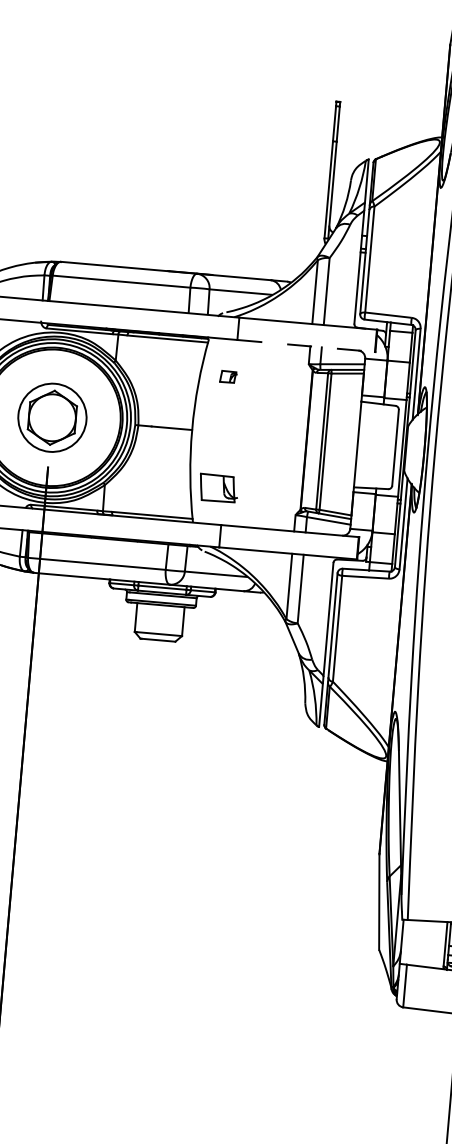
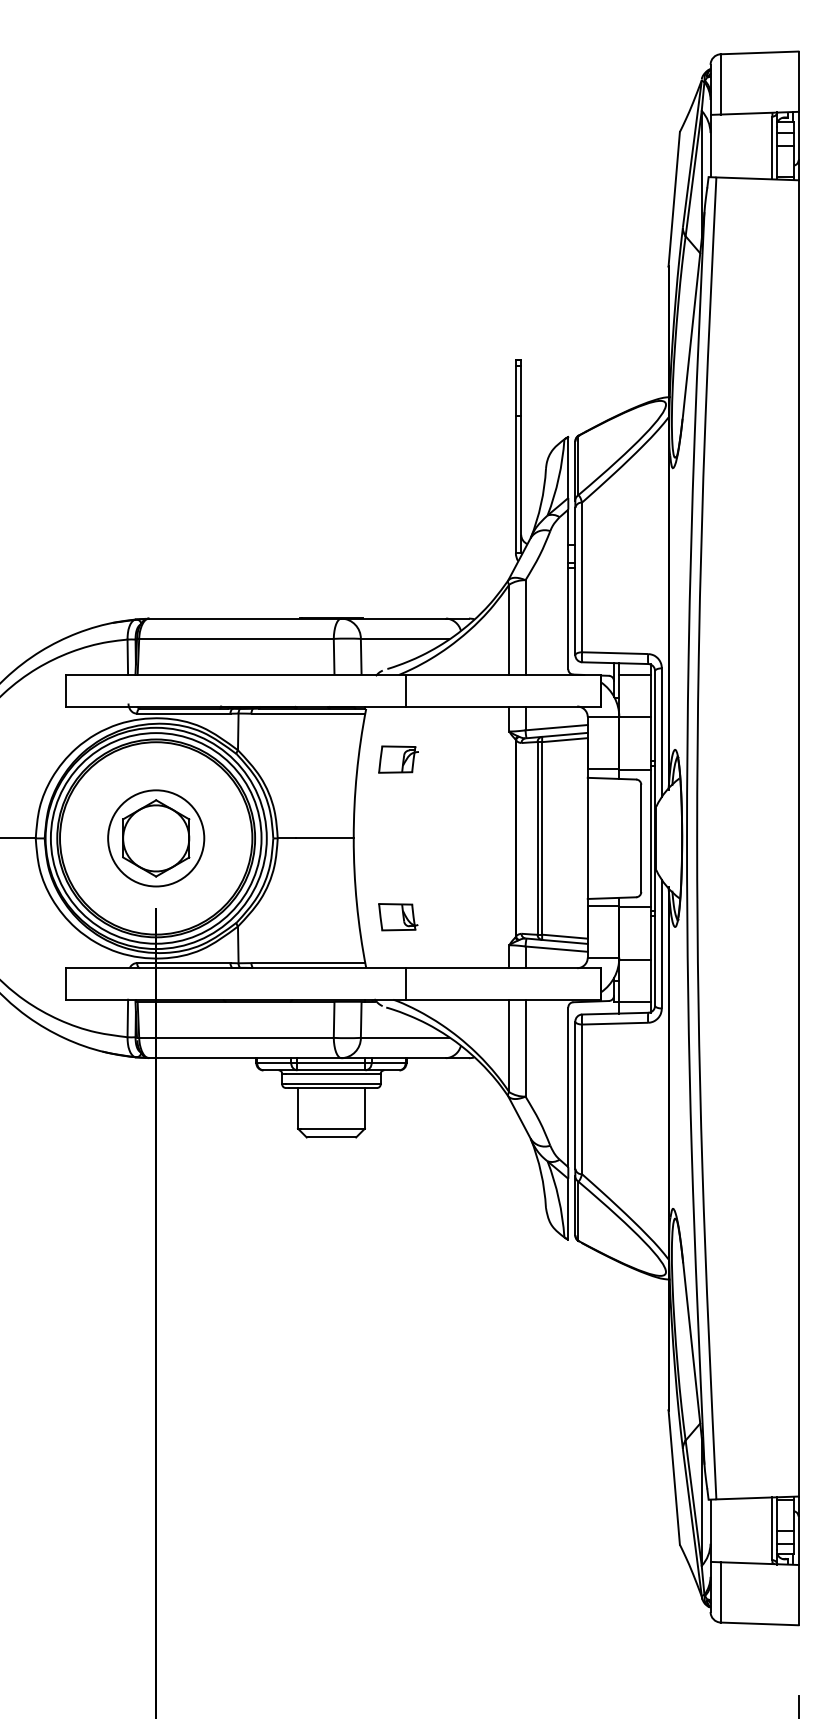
line: (306, 346) -> (503, 706), dashed -> solid
part: (228, 376) -> (398, 759), size x1.67
part: (218, 488) -> (398, 917), size x0.71

